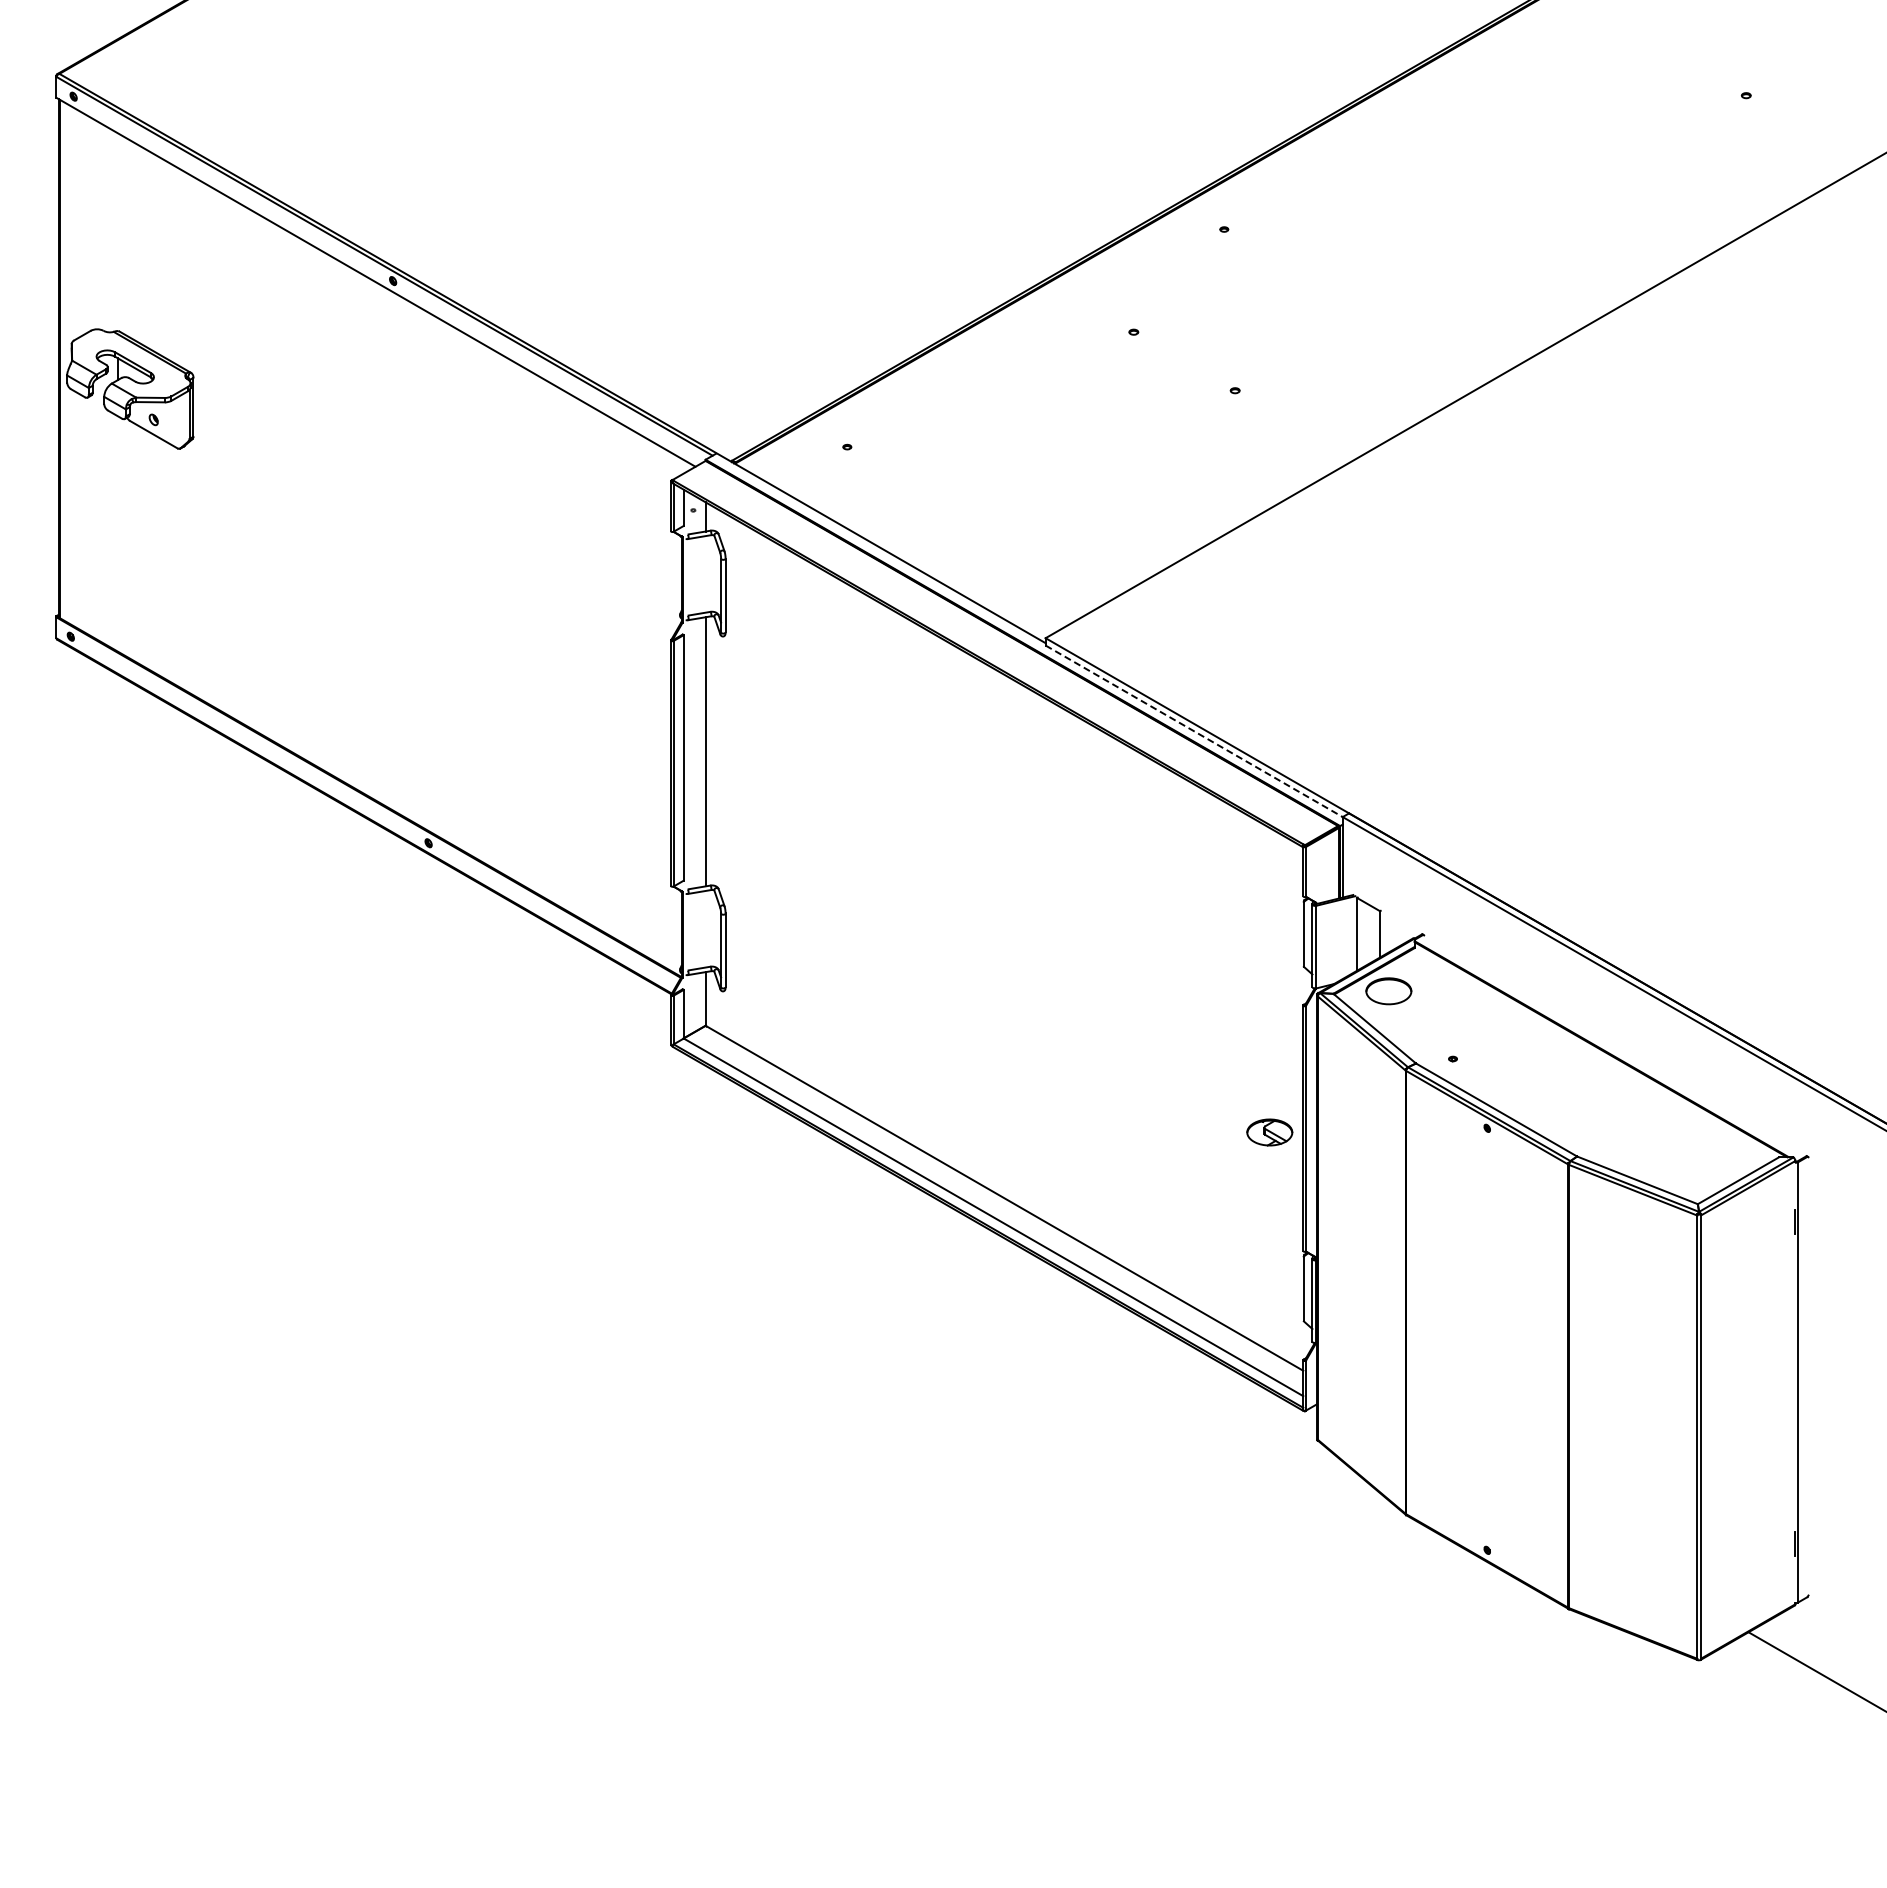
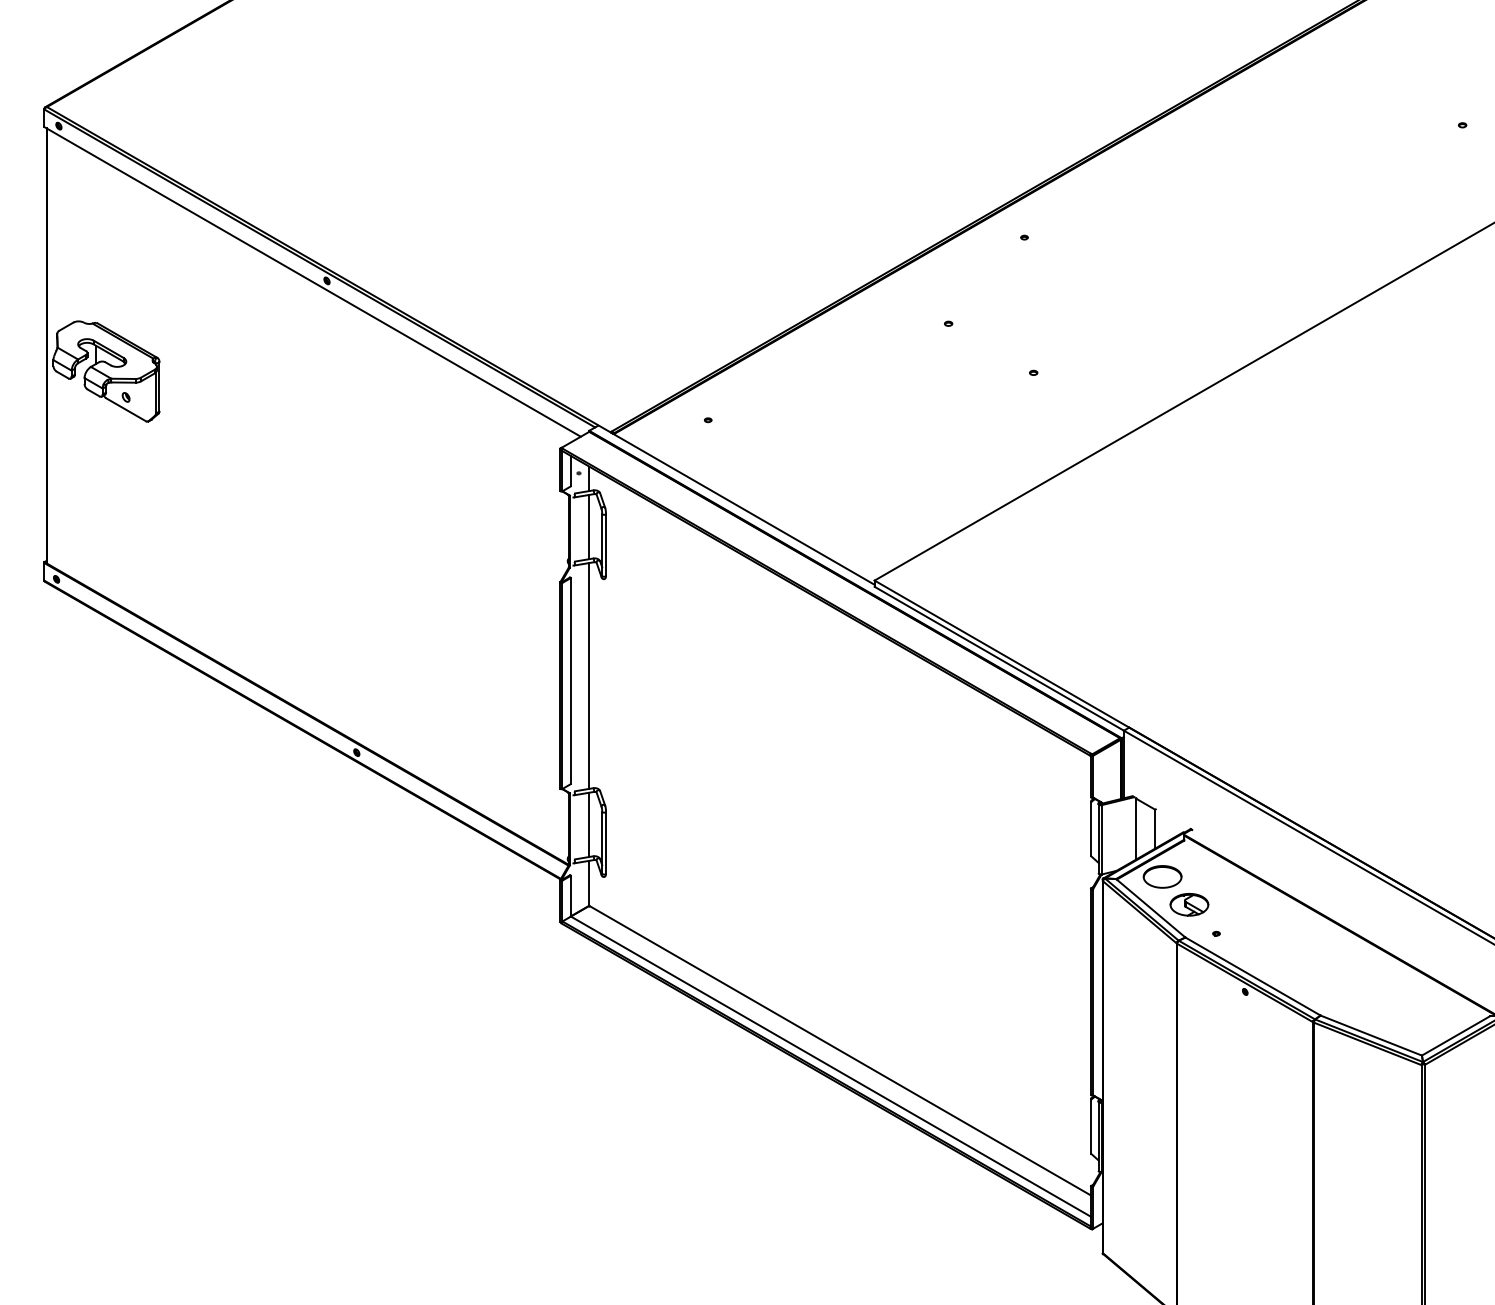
line: (705, 574) -> (589, 527), added
line: (1194, 731) -> (999, 658), dashed -> solid
line: (705, 928) -> (589, 824), added
part: (1269, 1132) -> (1189, 904), moved

